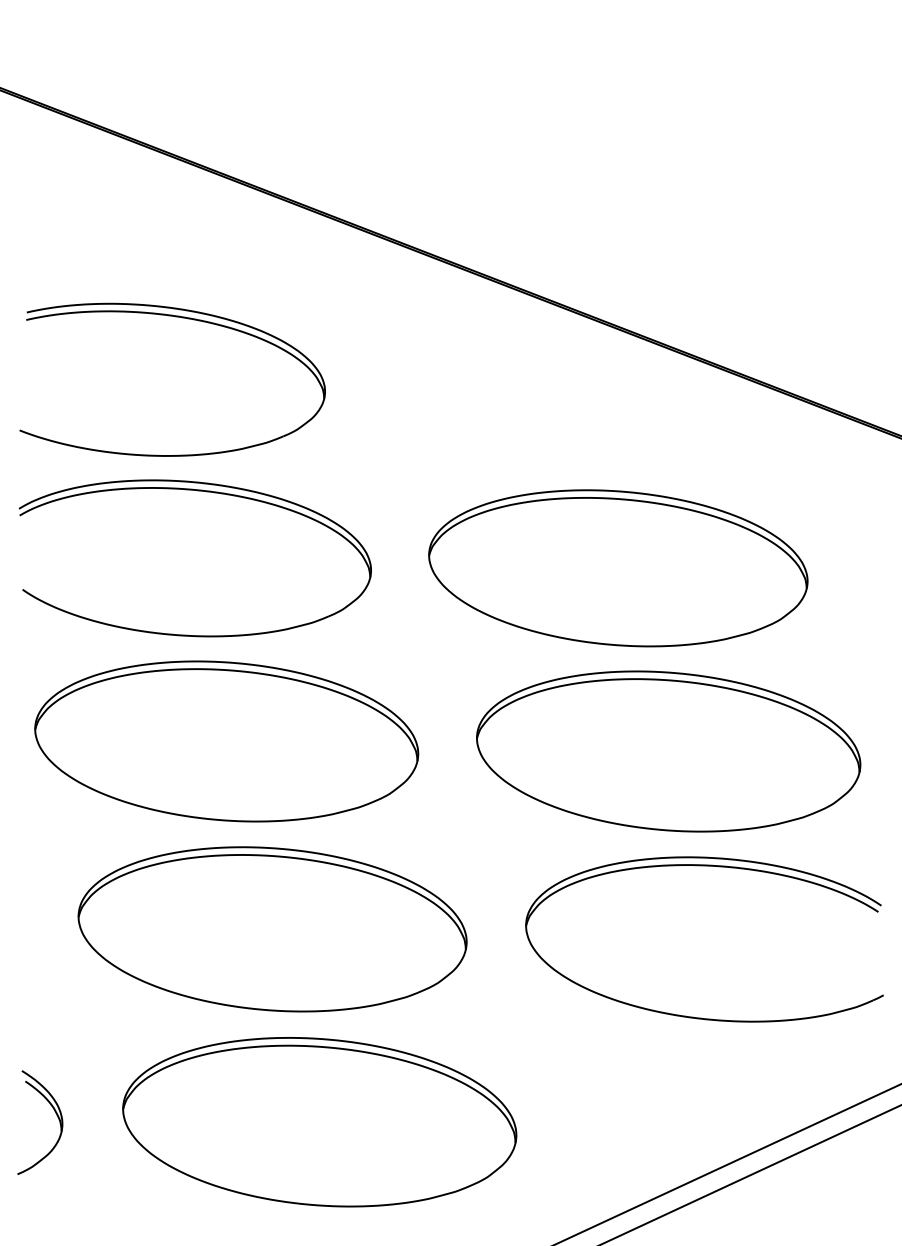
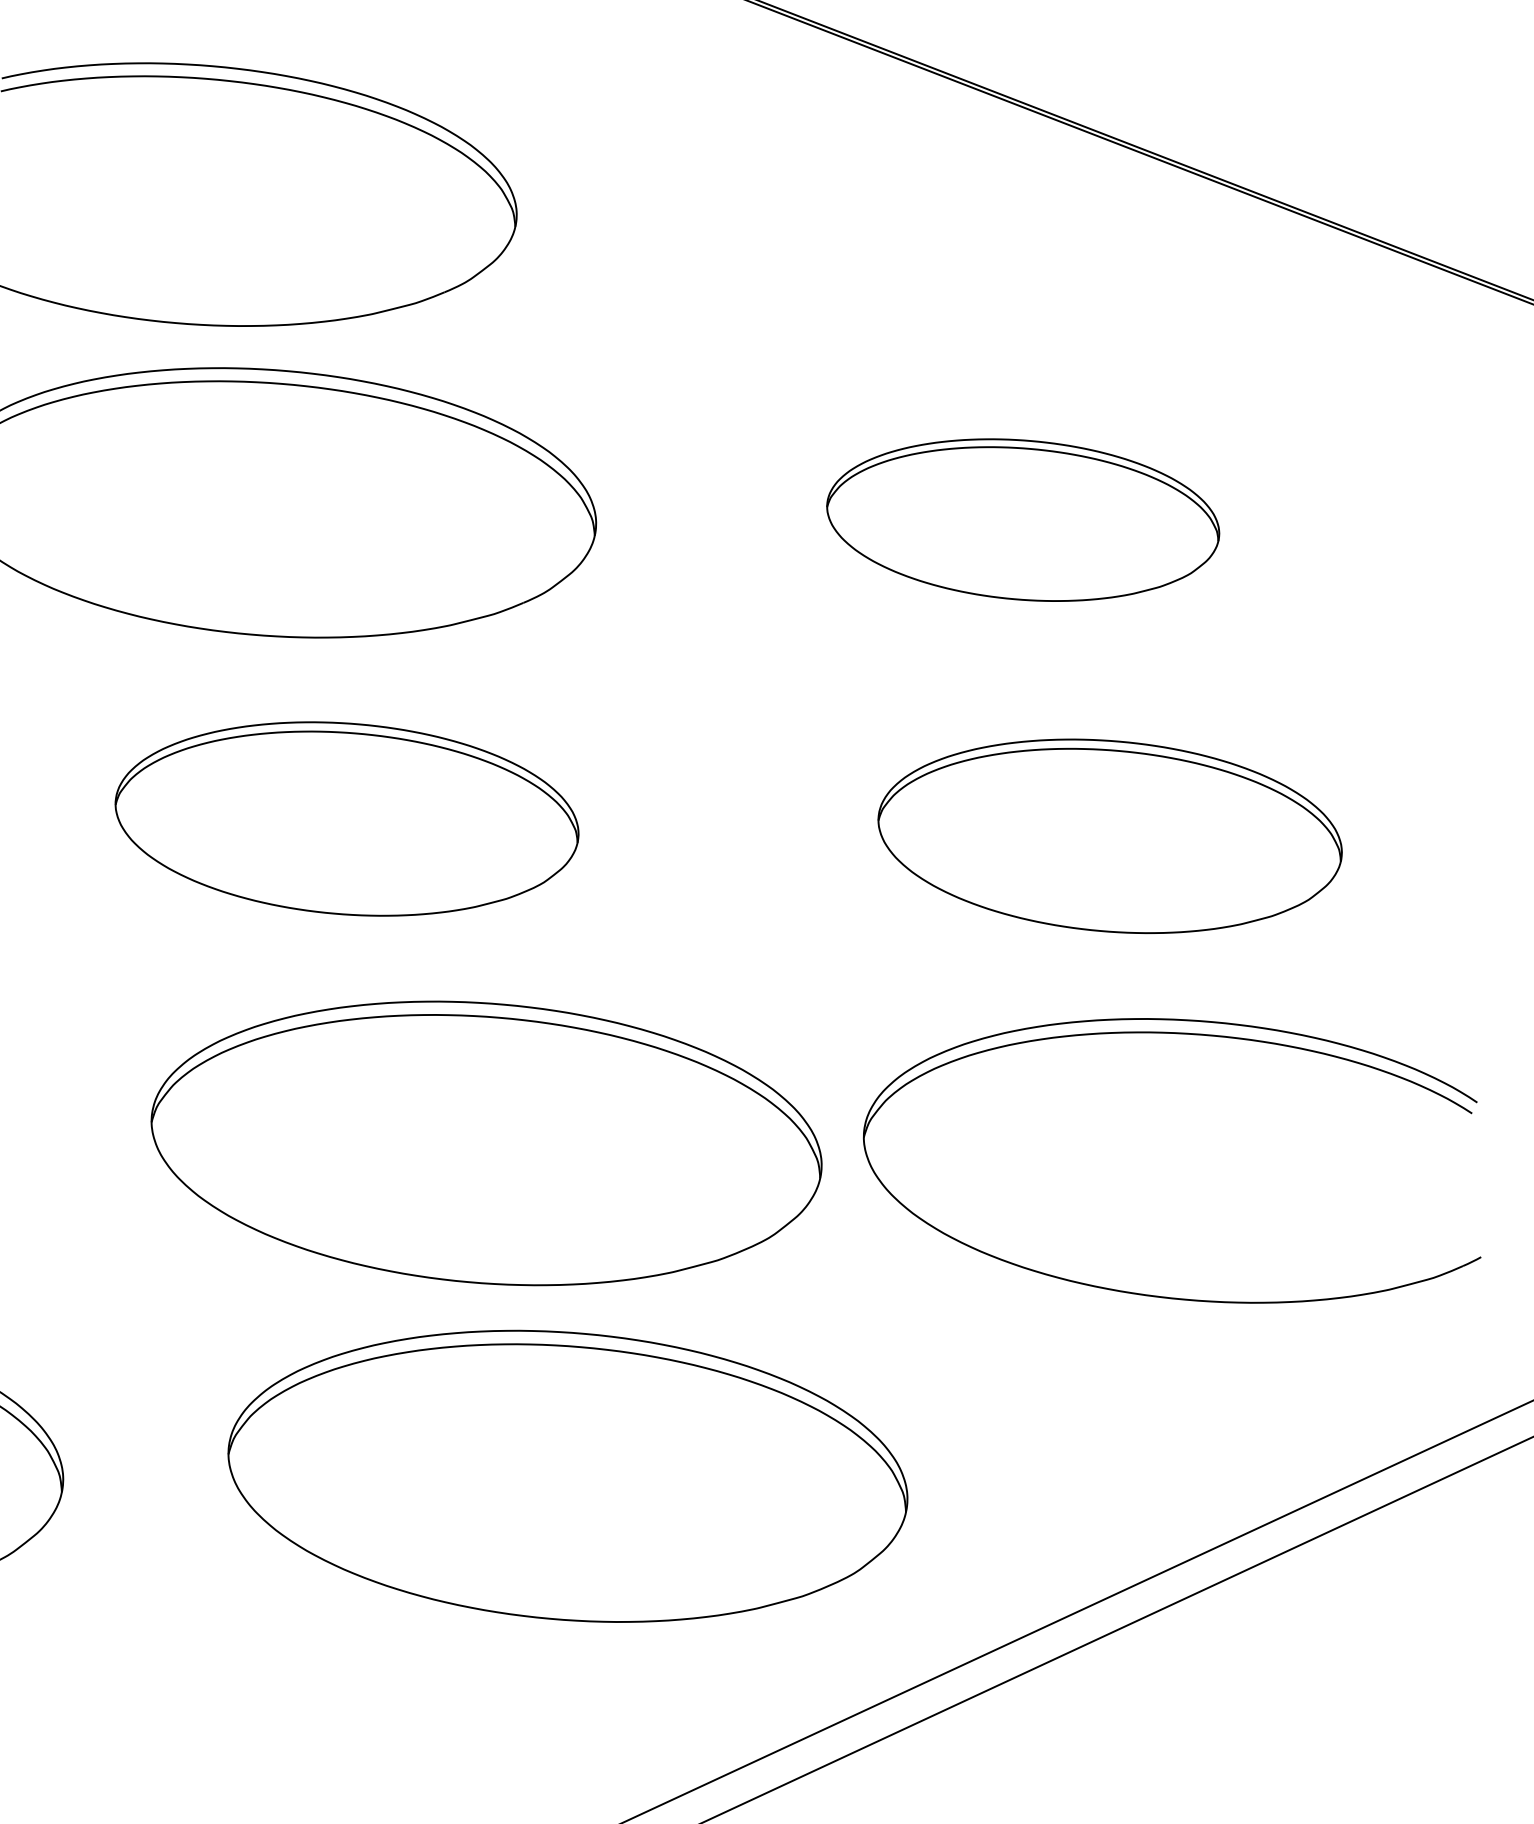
part: (618, 568) -> (1023, 520), size x0.6
part: (226, 741) -> (346, 819), size x0.7
part: (668, 751) -> (1109, 836), size x0.7
part: (272, 929) -> (486, 1143), moved
part: (319, 1122) -> (567, 1476), moved

